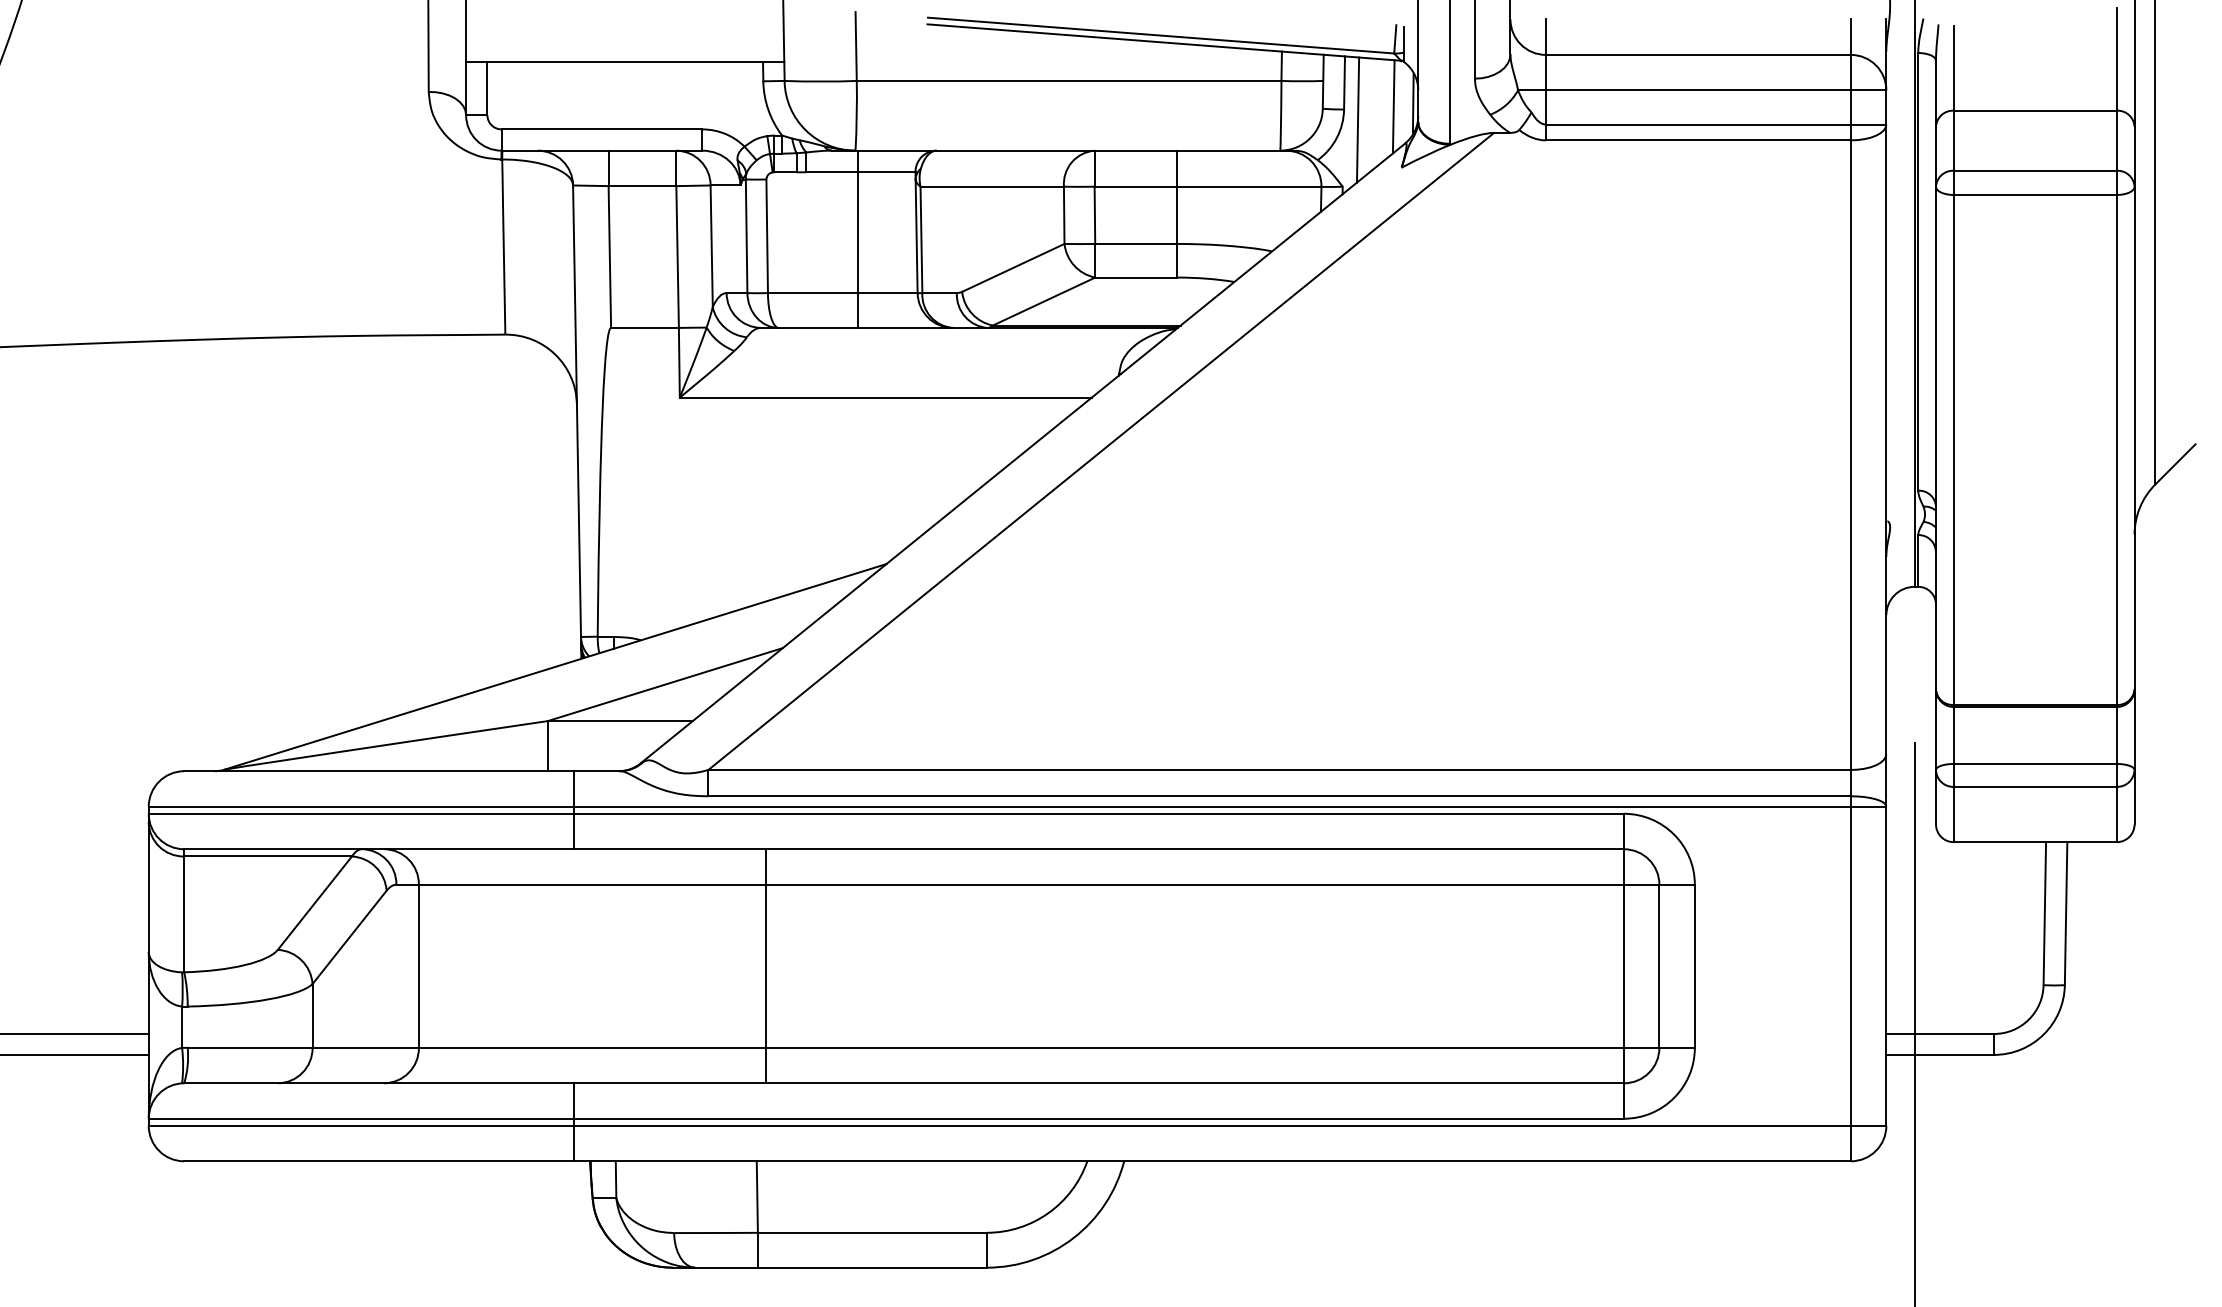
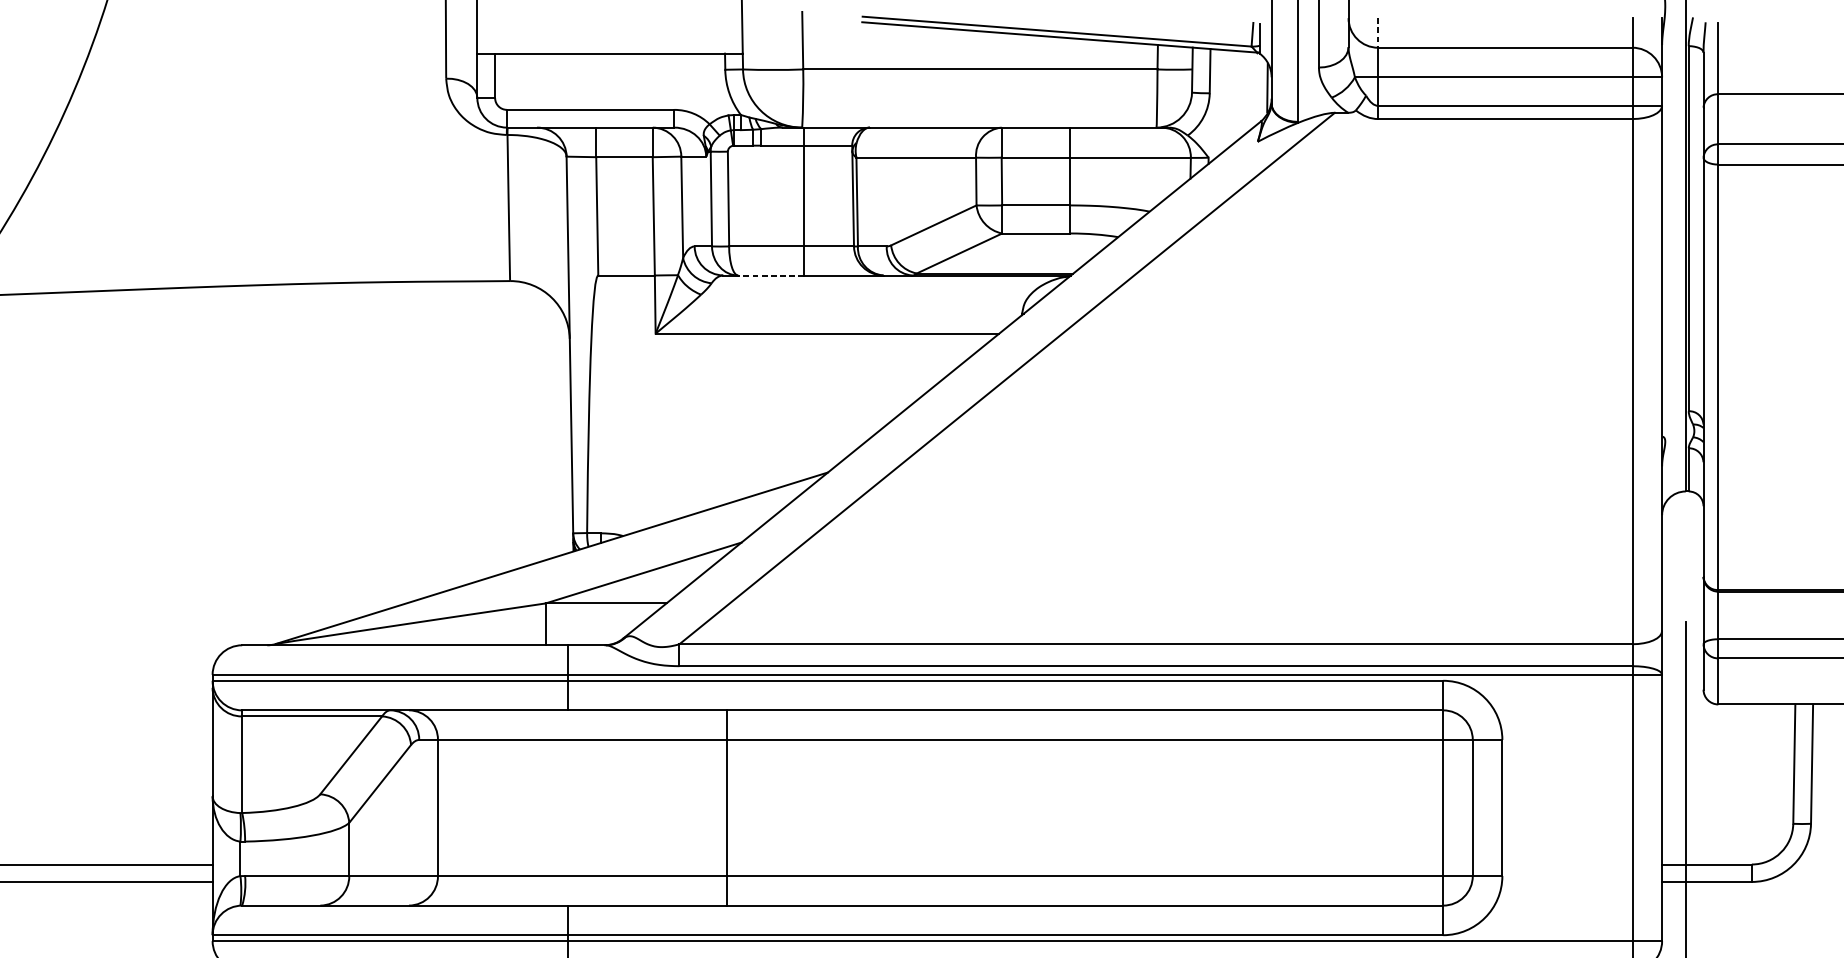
line: (1545, 37) -> (1377, 33), solid -> dashed
line: (1393, 106) -> (1250, 90), removed
line: (1357, 119) -> (1220, 101), removed
line: (818, 327) -> (771, 275), solid -> dashed

